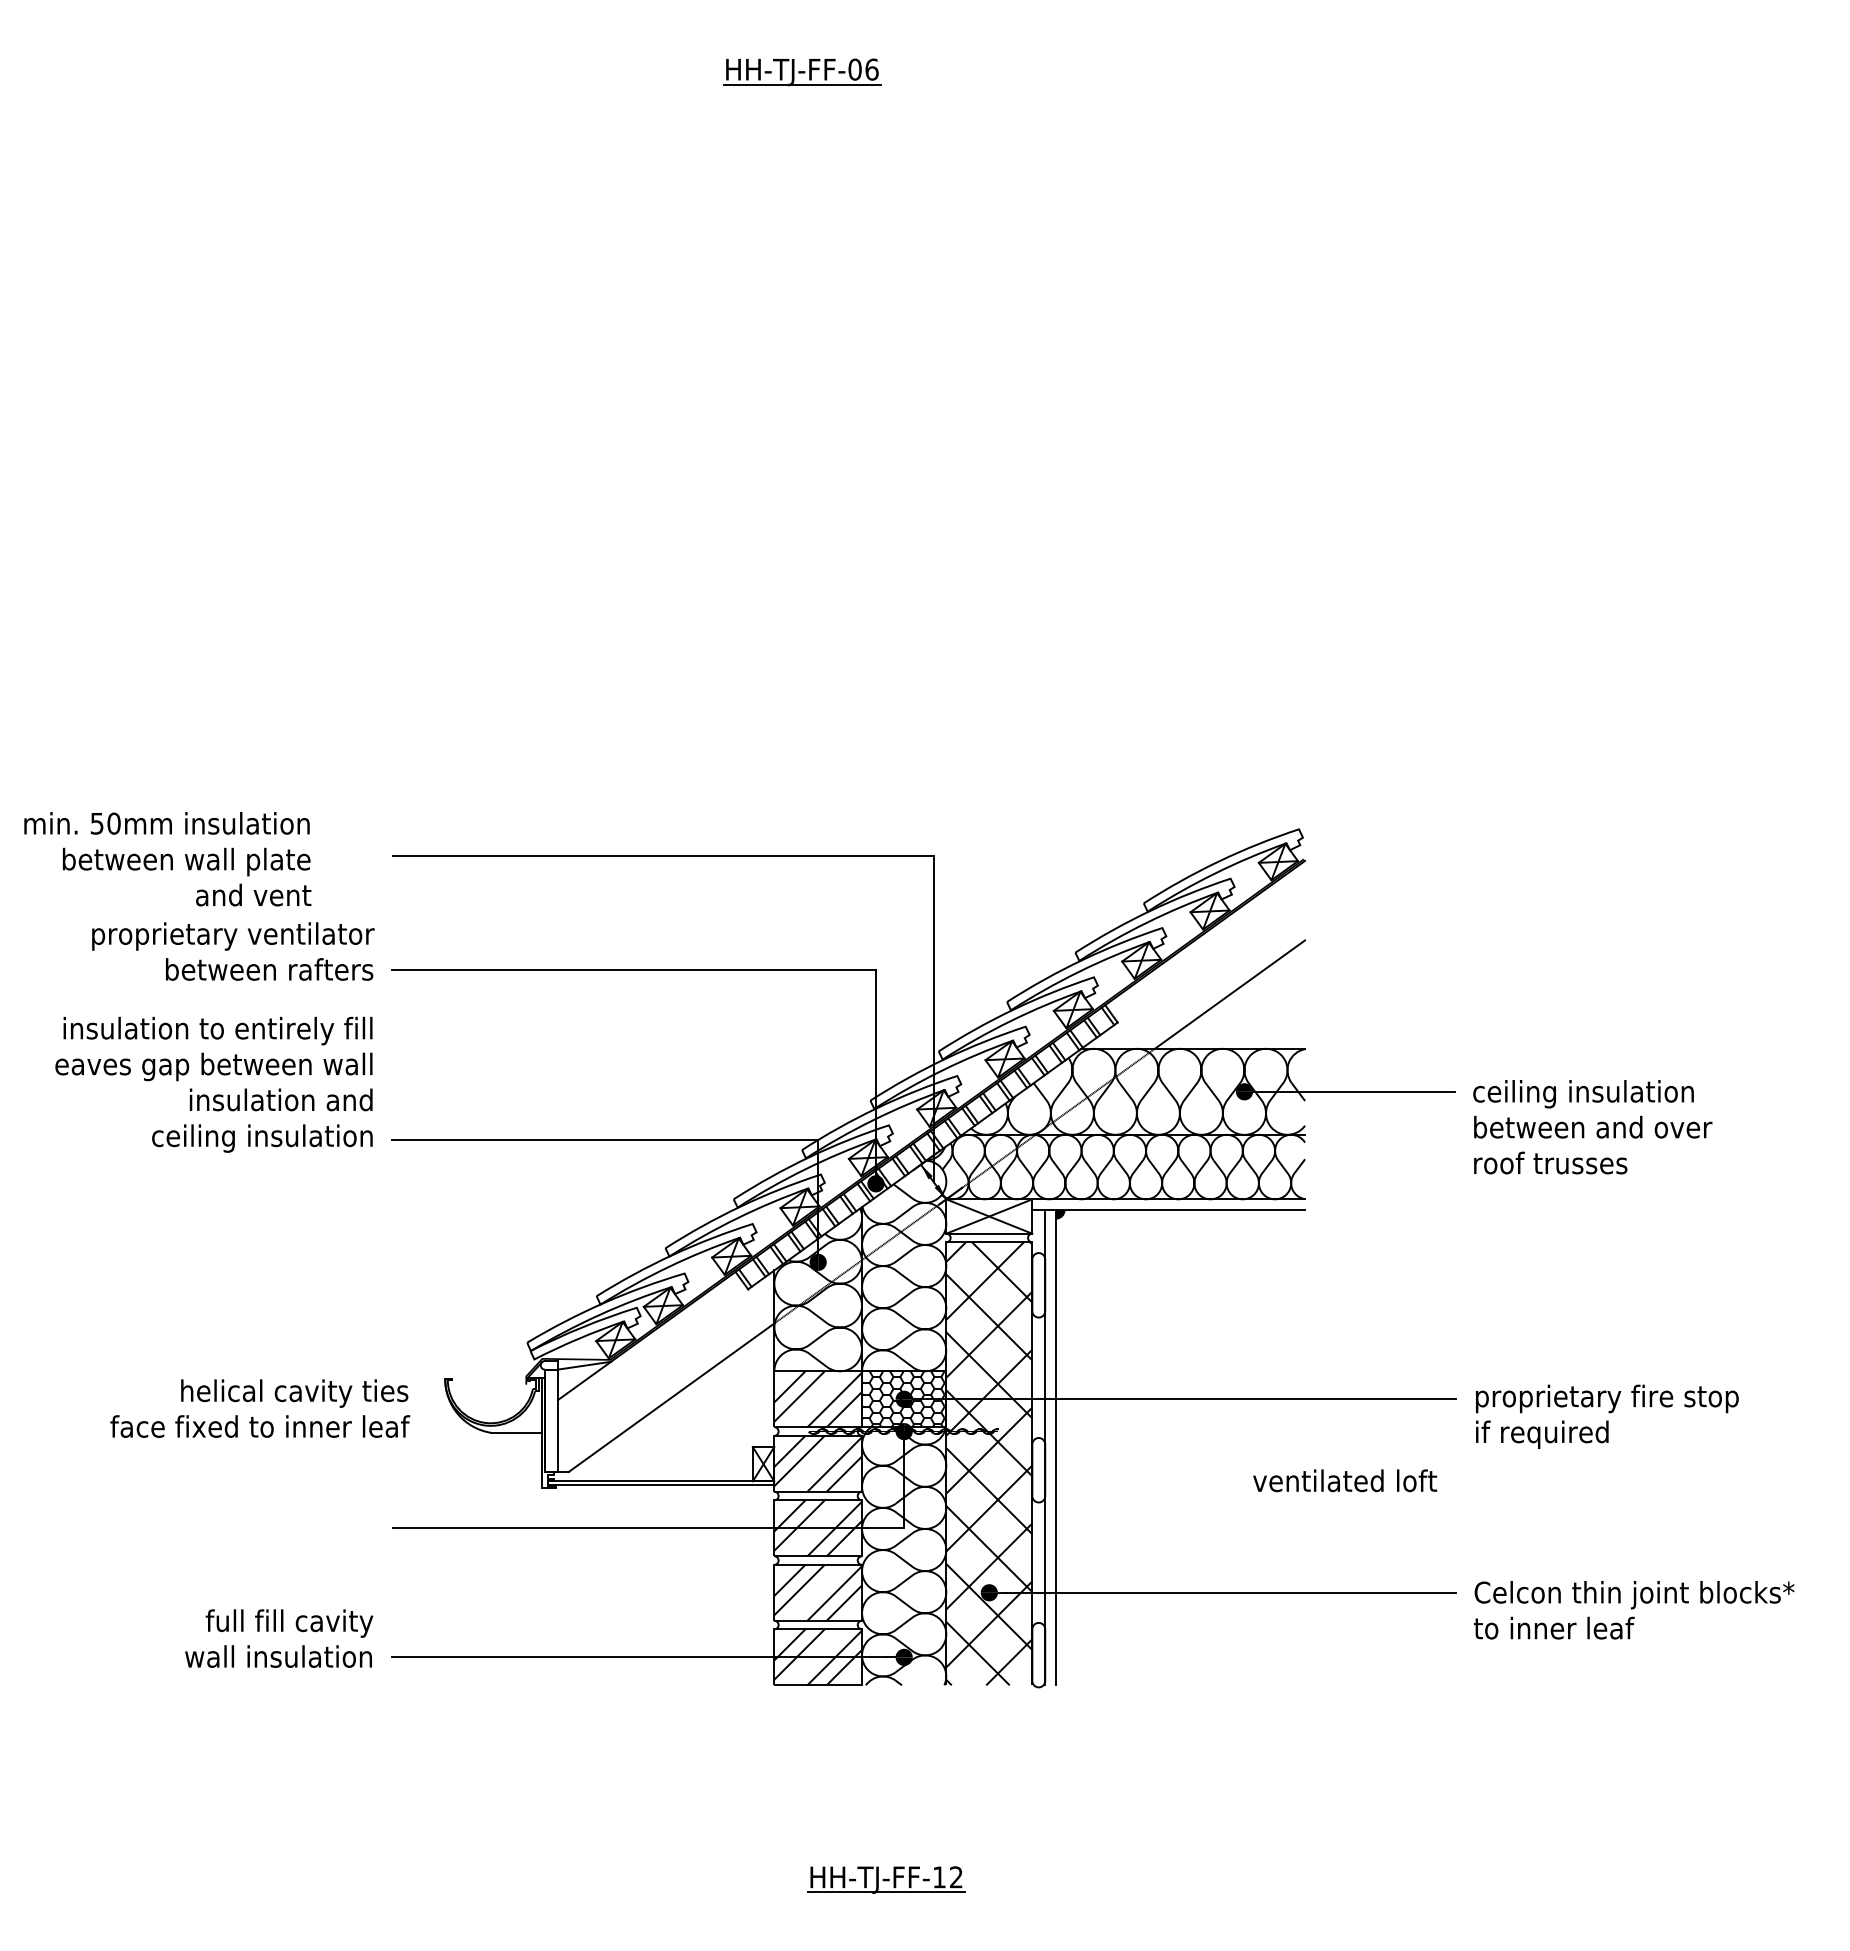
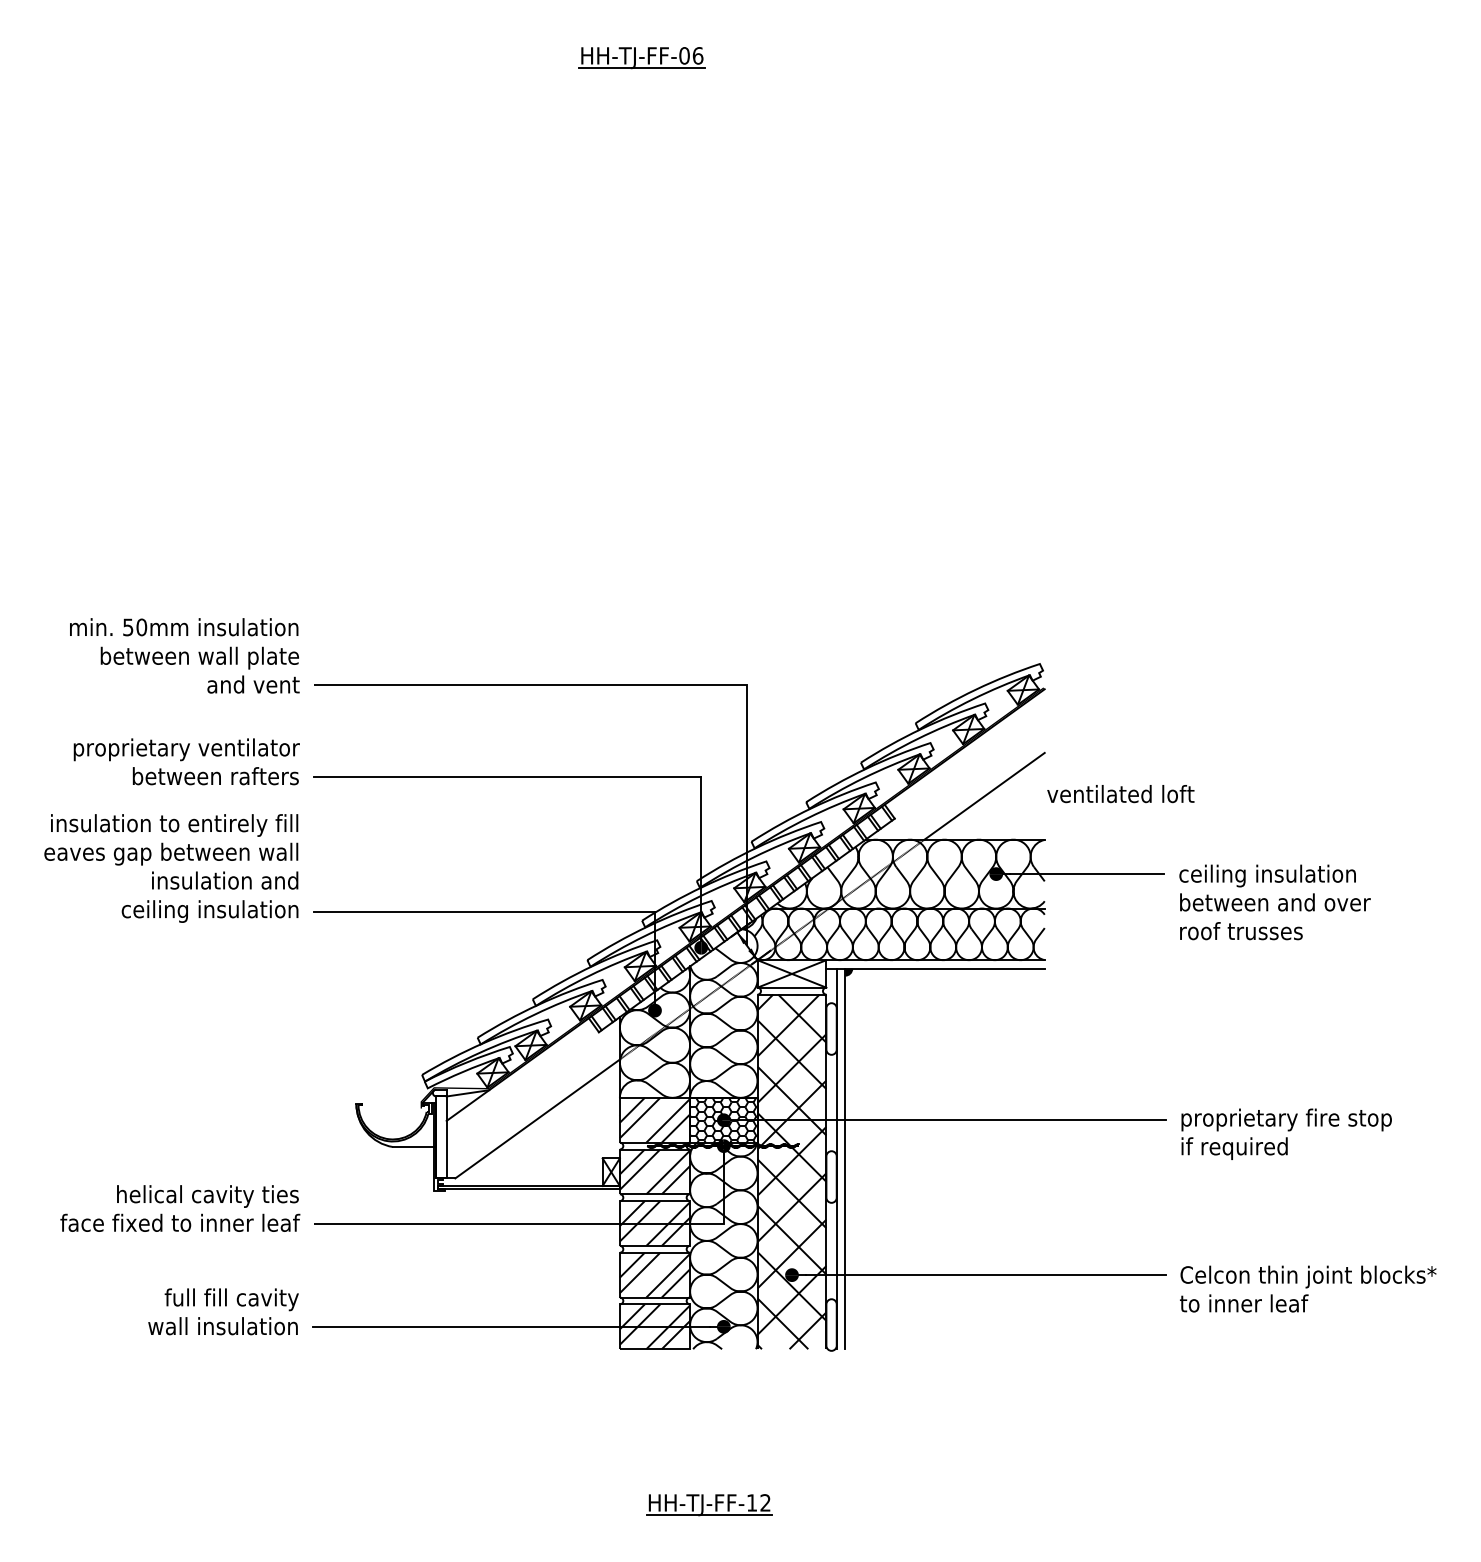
text: (167, 859) -> (184, 656), moved
text: (260, 1408) -> (180, 1208), moved
text: (1345, 1480) -> (1121, 793), moved

